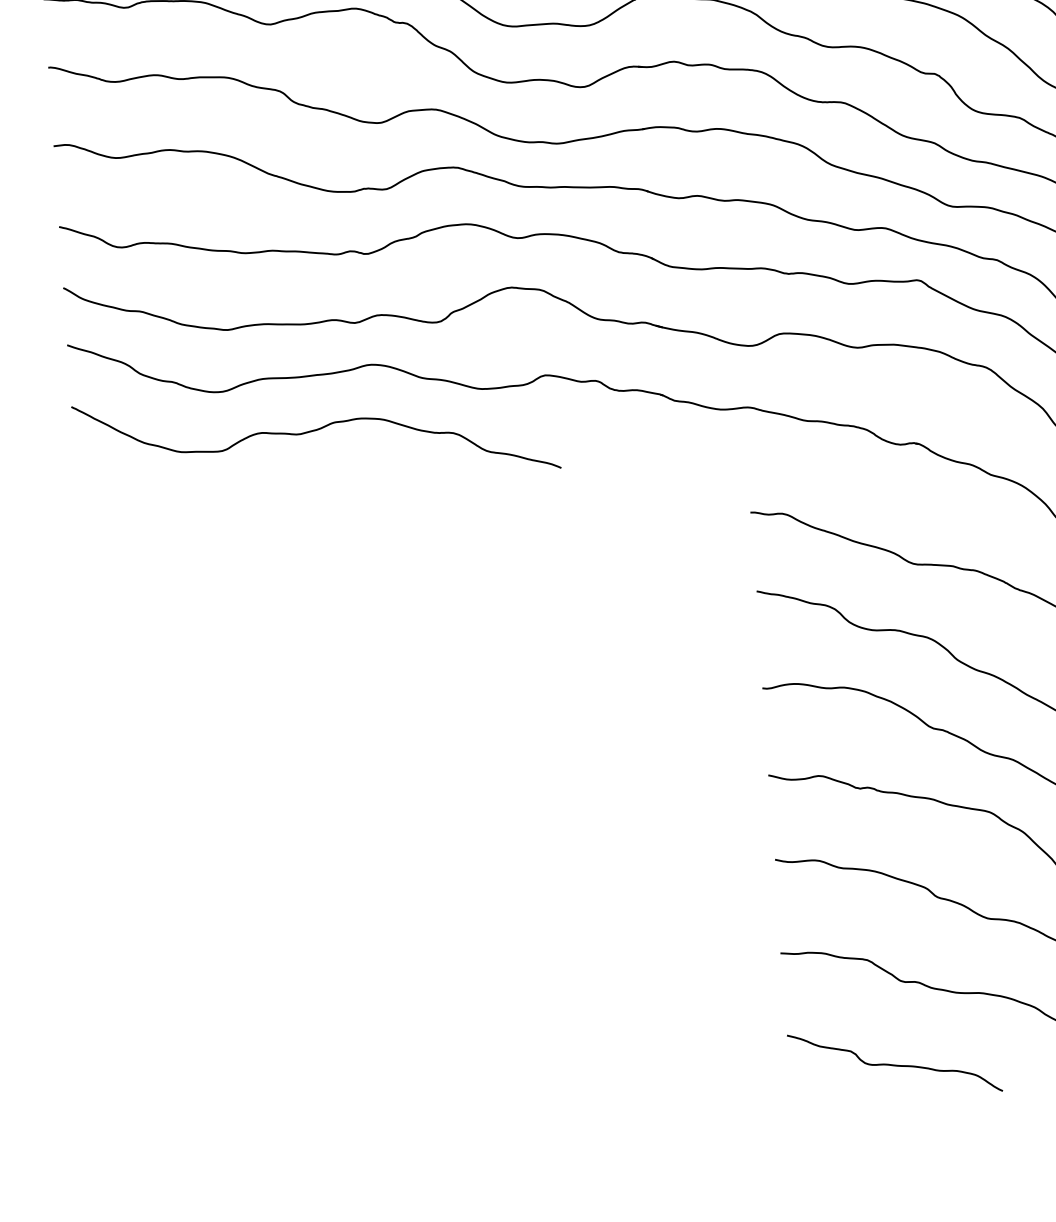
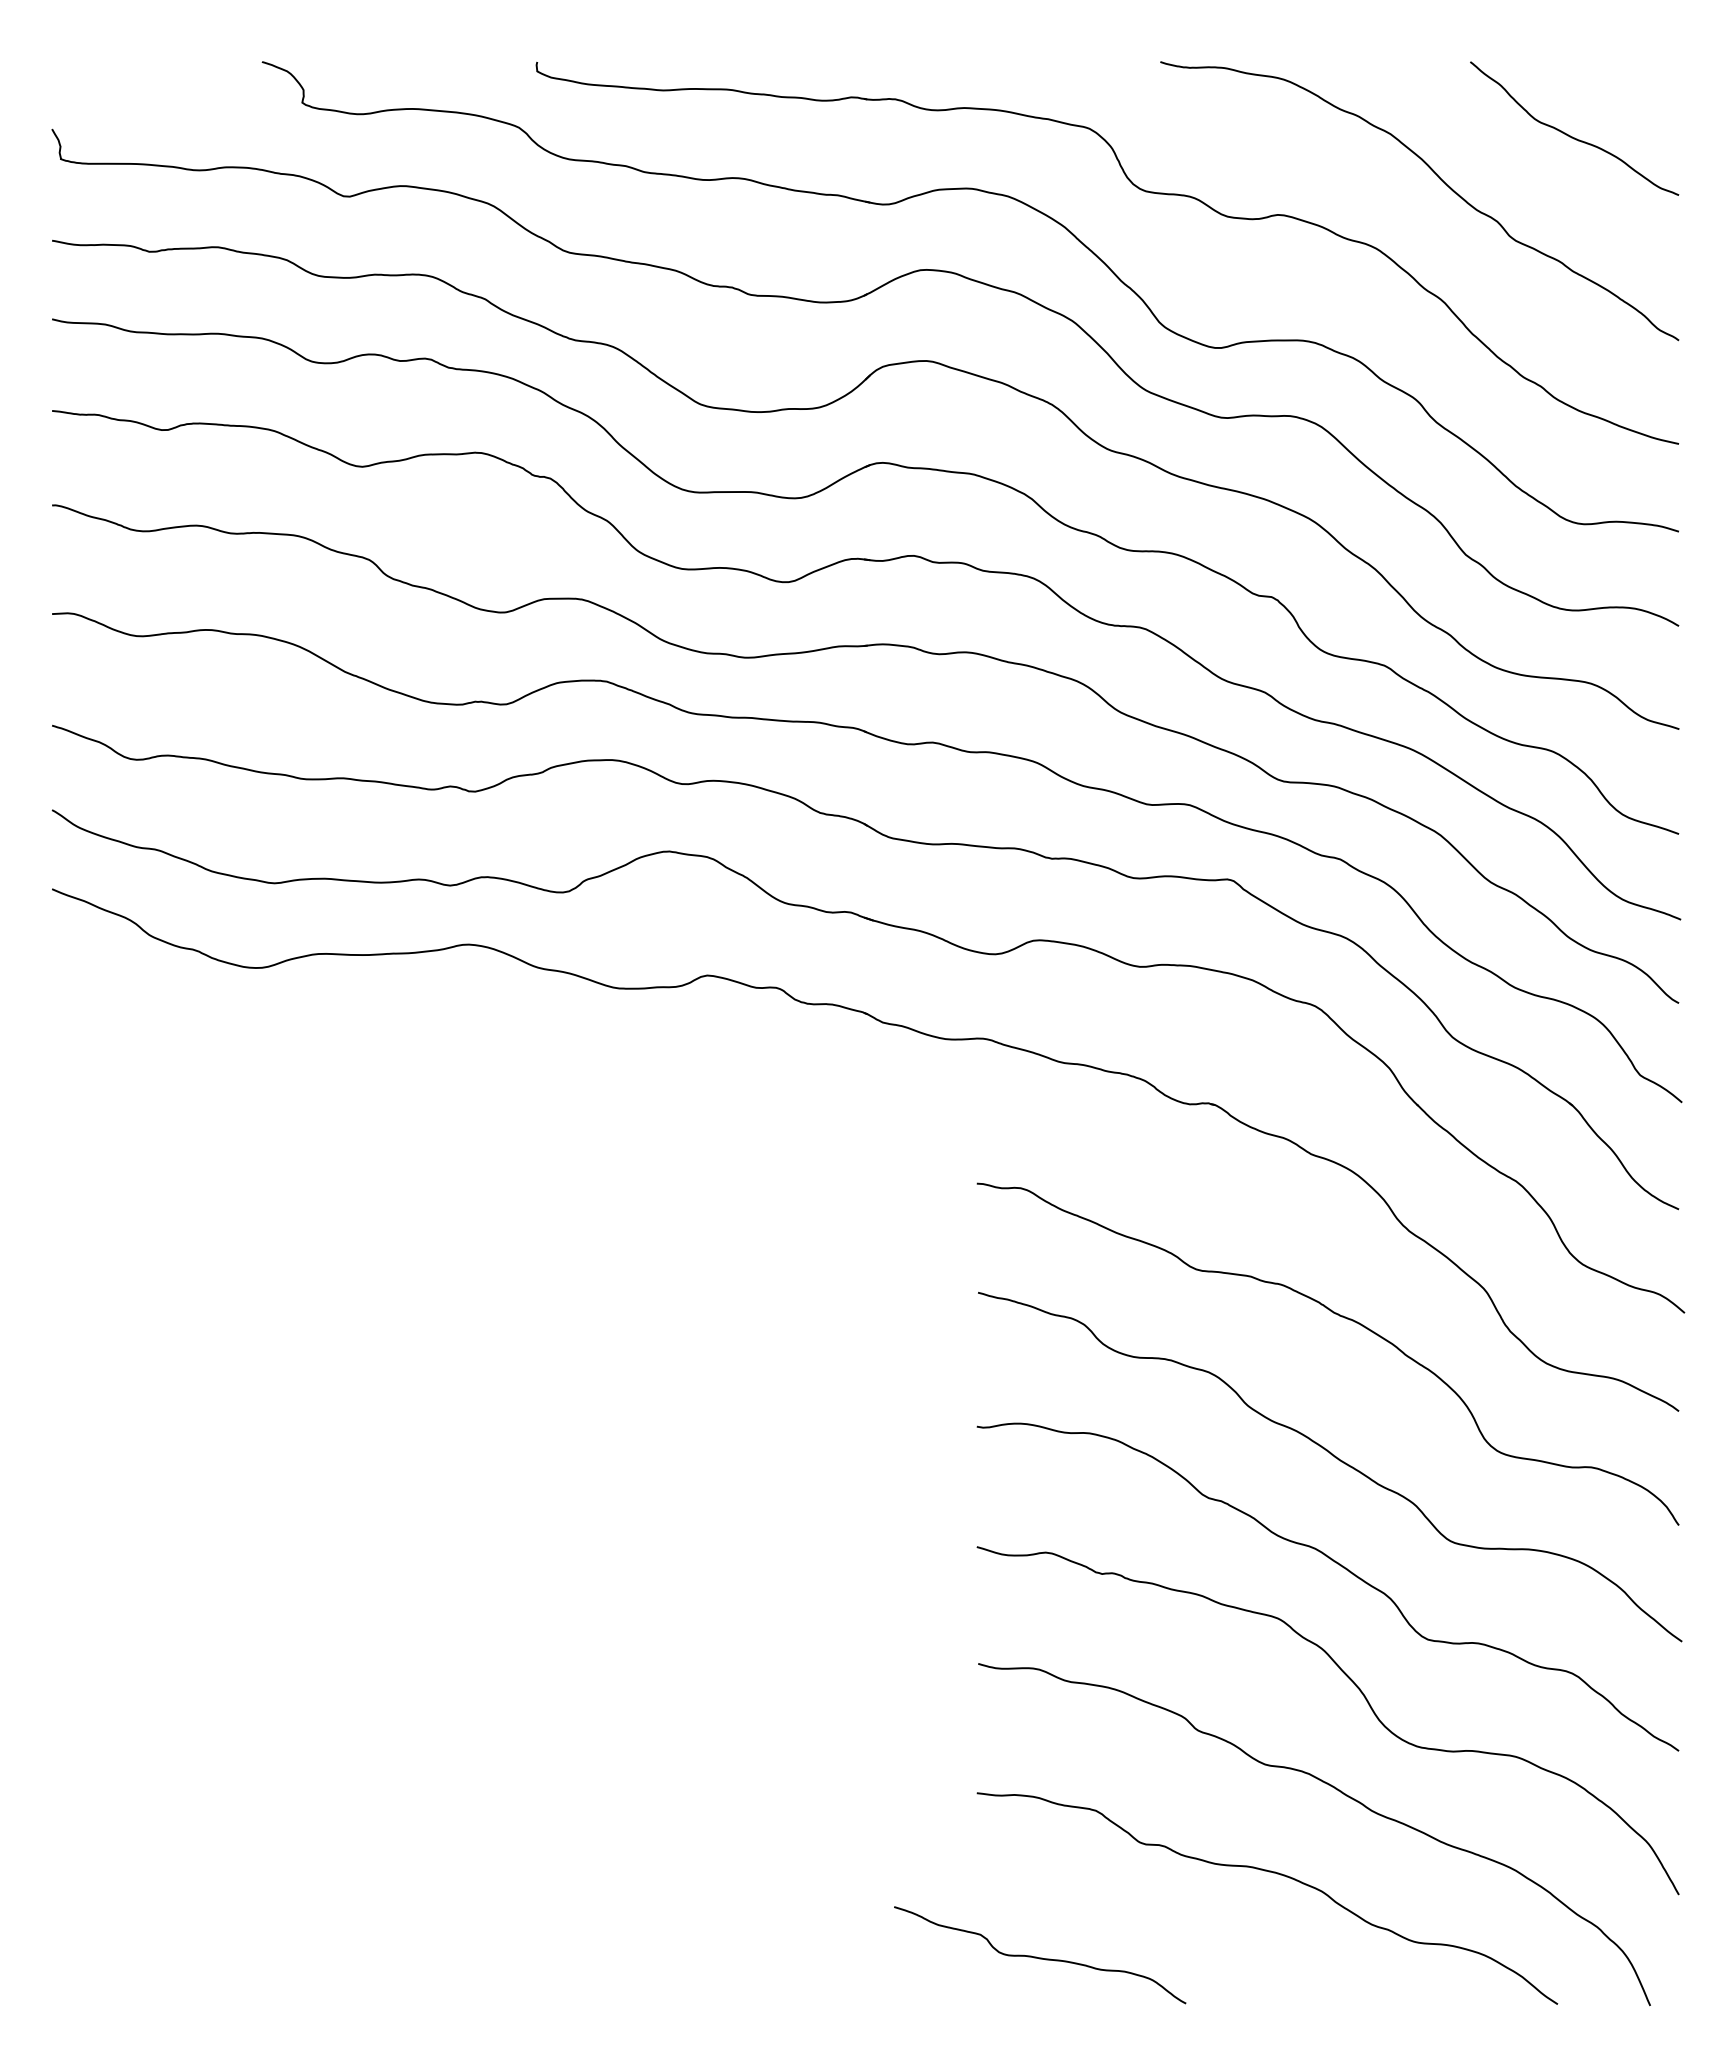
curve: (312, 431) -> (381, 1031), removed
curve: (895, 1064) -> (1040, 1957), moved

